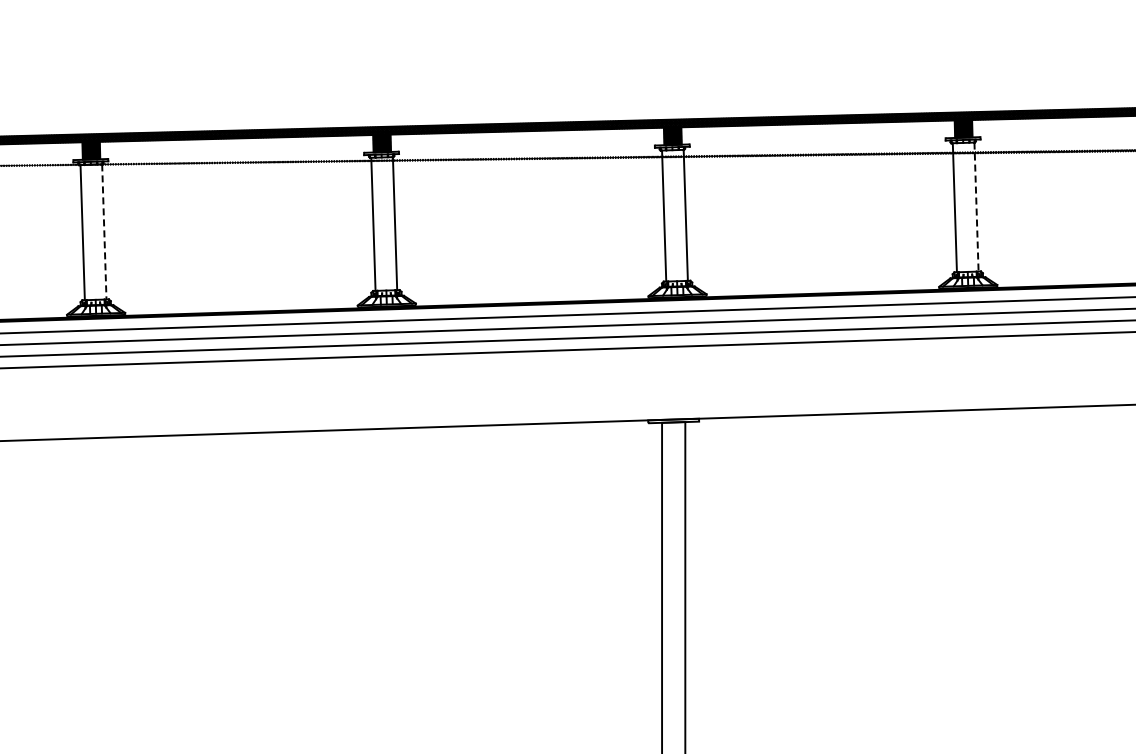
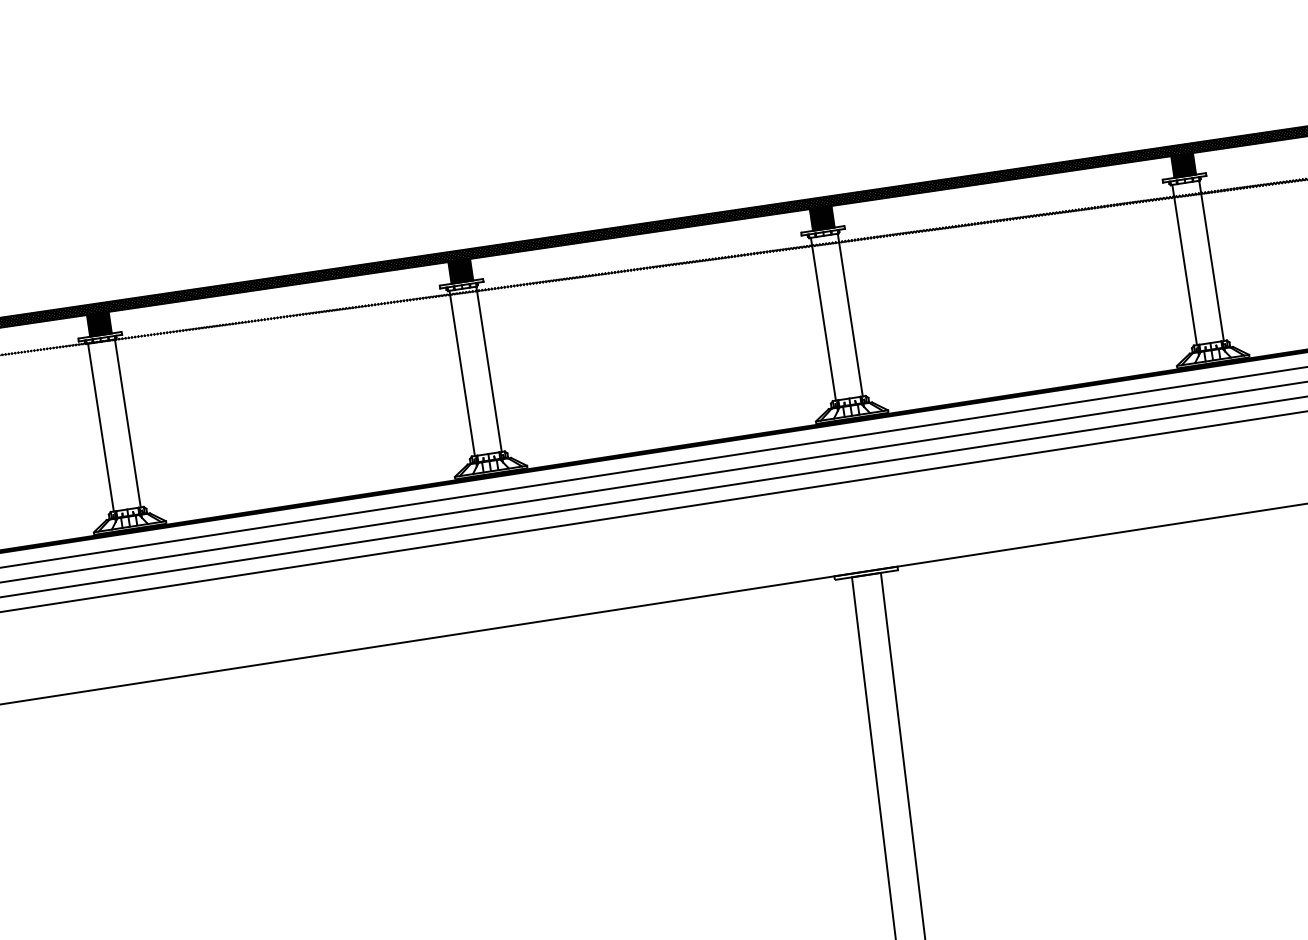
line: (976, 207) -> (1211, 261), dashed -> solid
line: (104, 231) -> (127, 422), dashed -> solid

